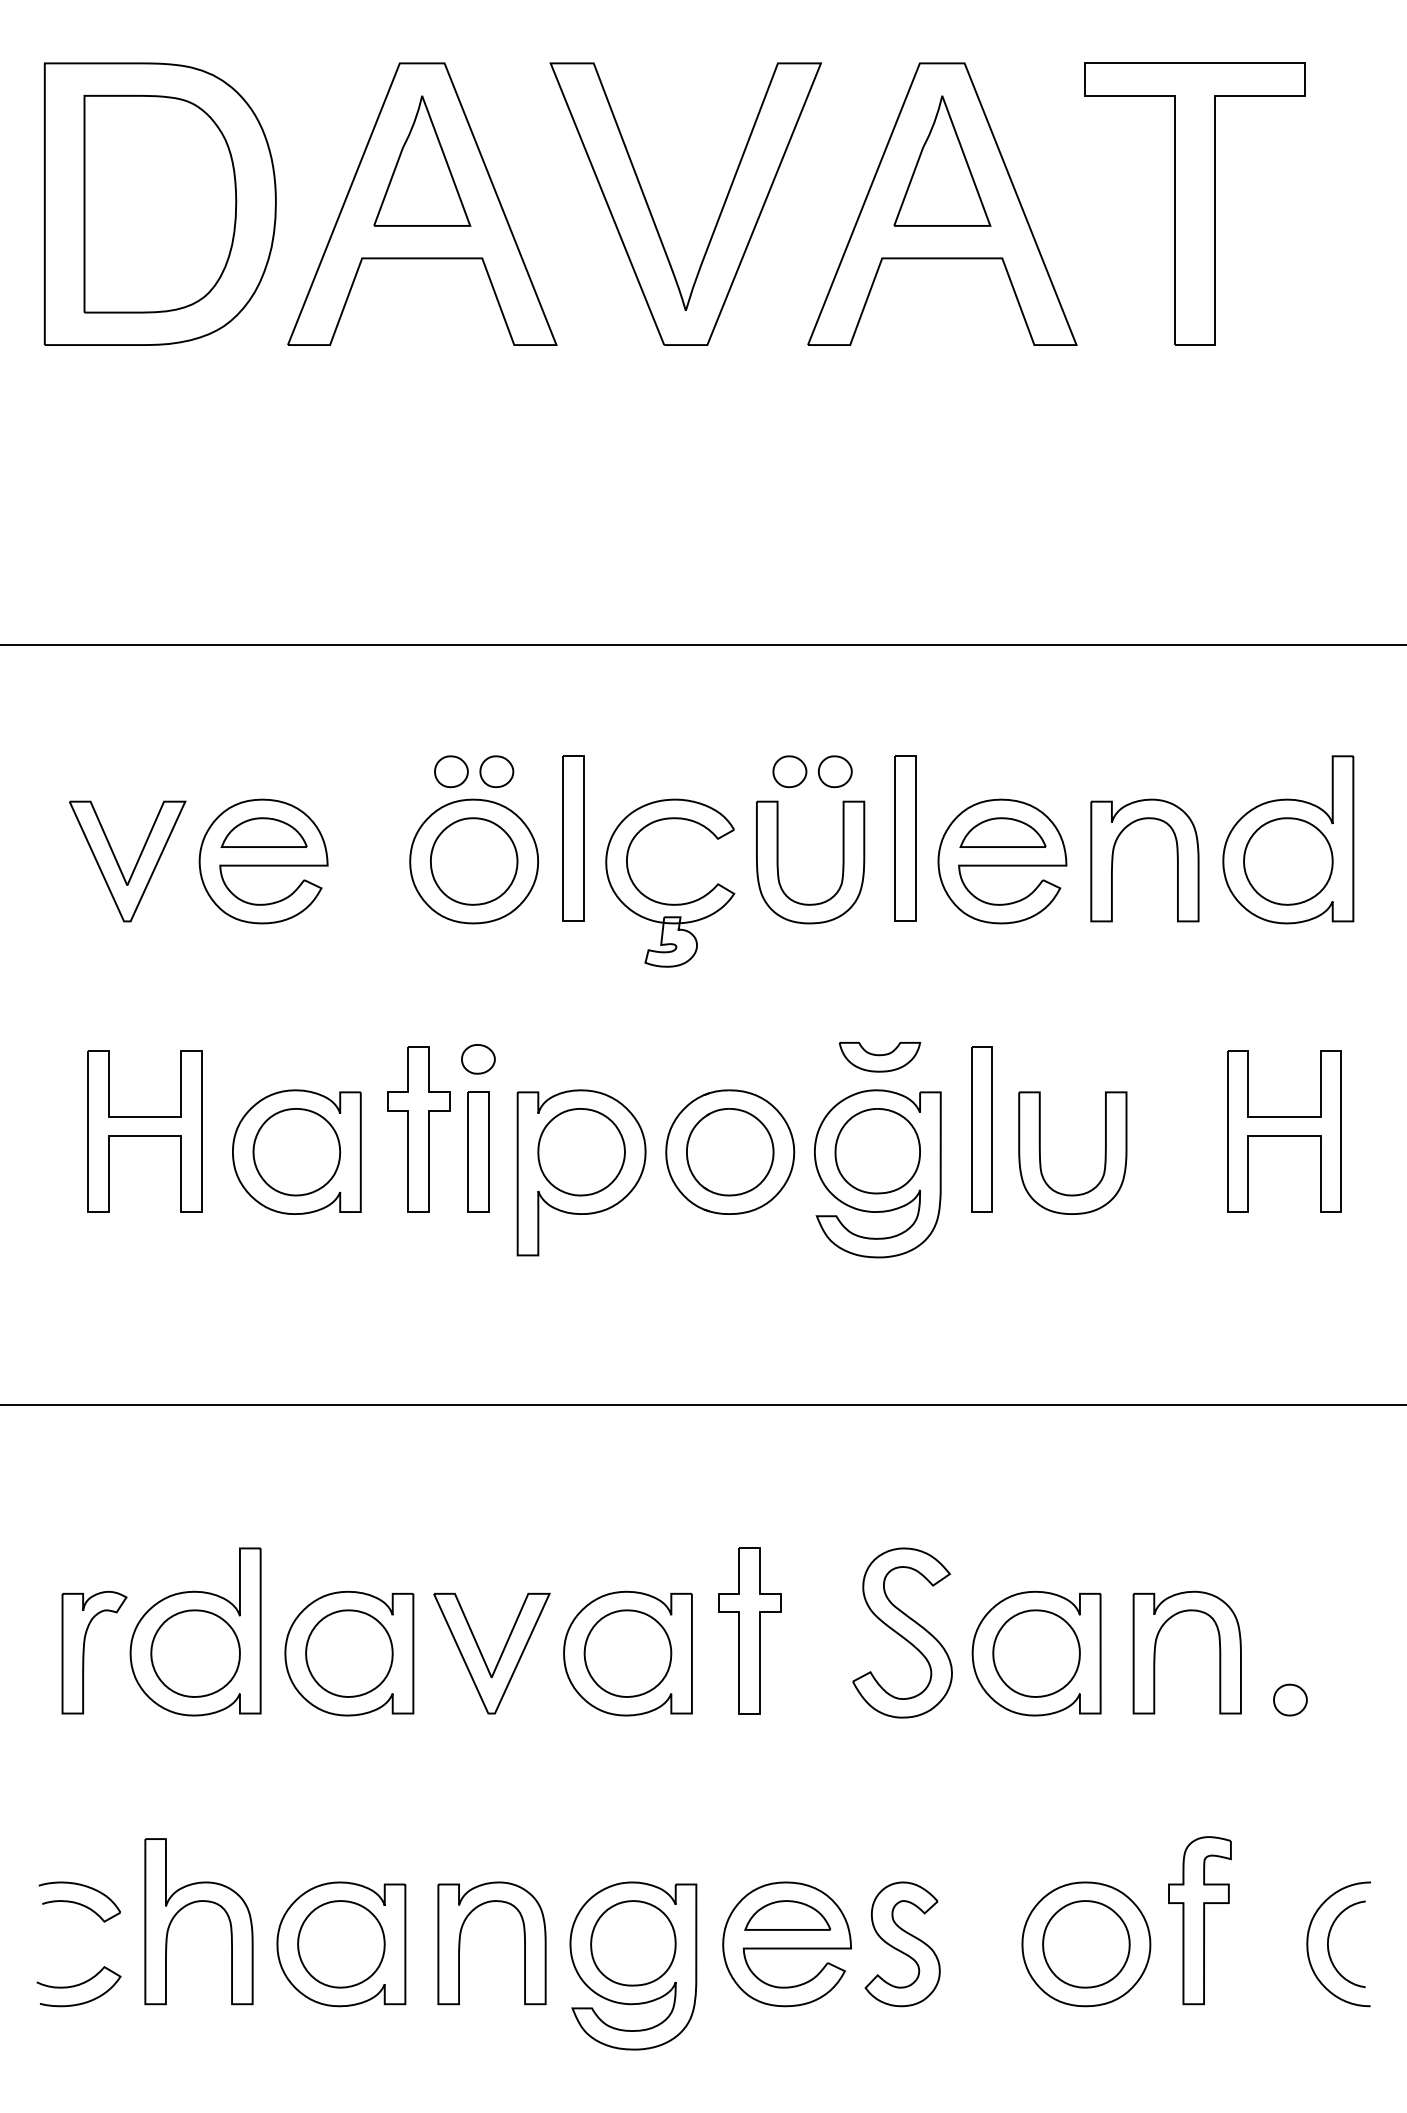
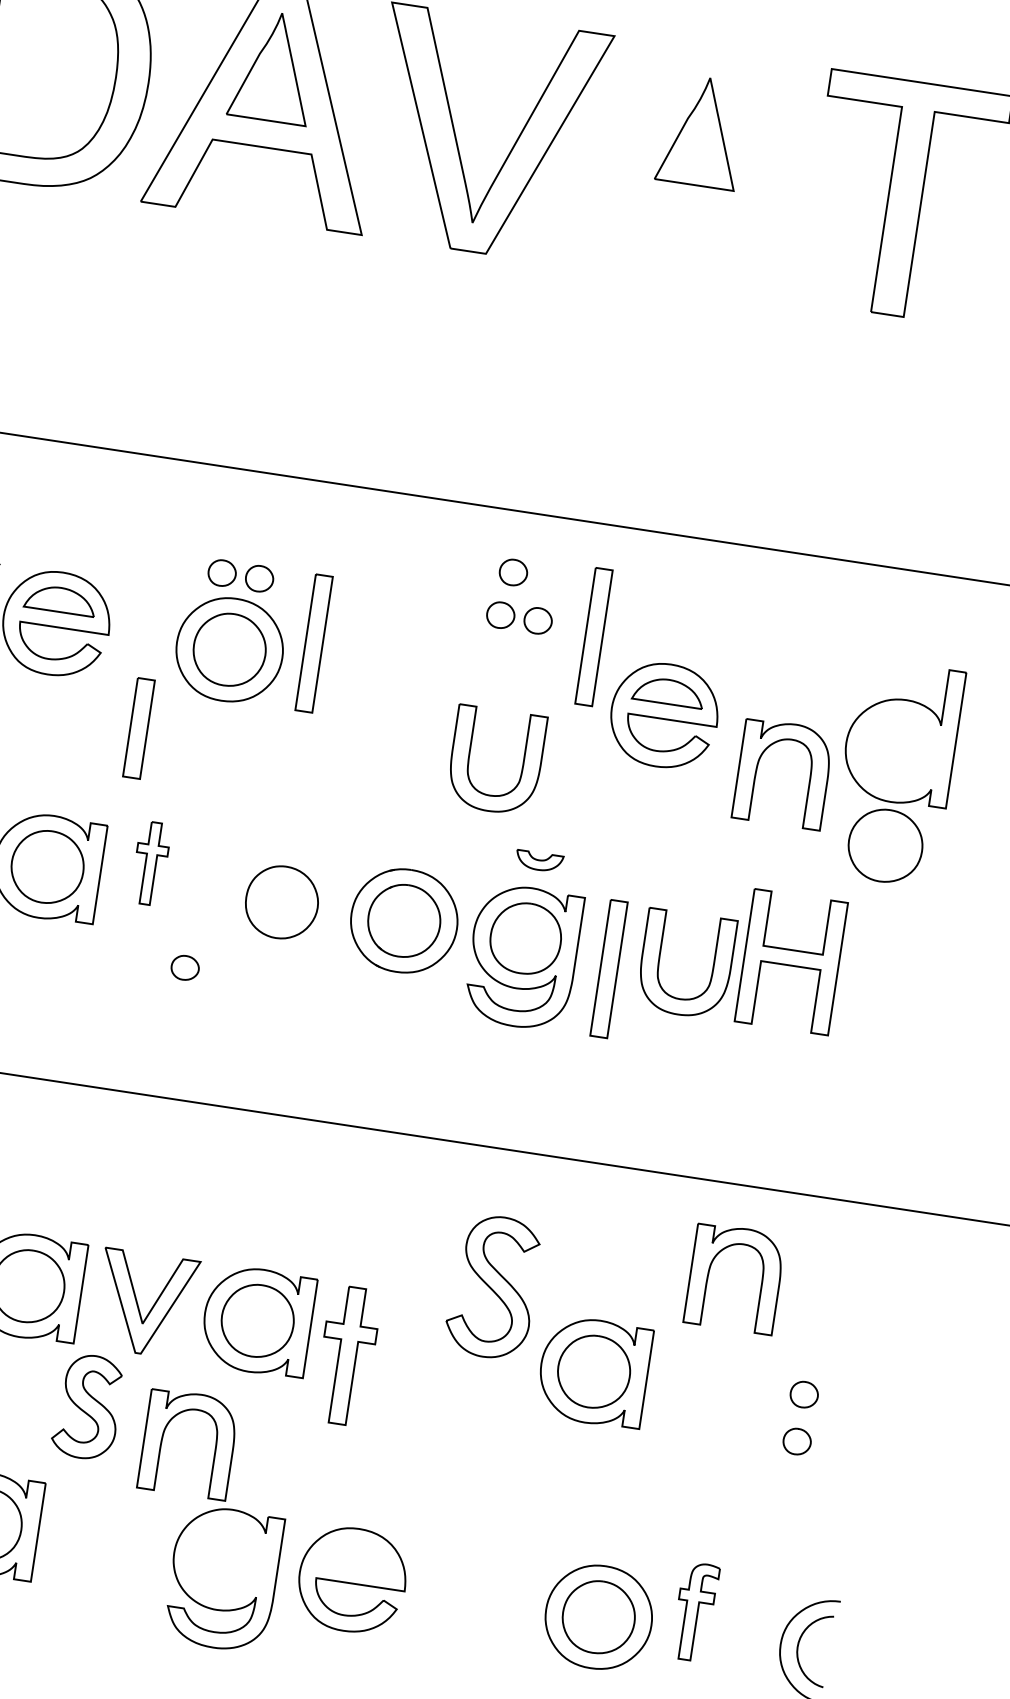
part: (942, 203) -> (697, 166), removed
part: (796, 718) -> (512, 572), added
curve: (895, 838) -> (585, 635), moved
part: (1113, 860) -> (757, 770), moved
part: (1288, 861) -> (885, 845), moved
part: (778, 862) -> (469, 756), moved
part: (670, 903) -> (386, 708), removed
part: (879, 1057) -> (538, 861), size x0.7
curve: (478, 1072) -> (183, 978), moved
part: (418, 1129) -> (150, 863), size x0.6
curve: (972, 1129) -> (601, 967), moved
curve: (1284, 1135) -> (790, 965), moved
part: (478, 1151) -> (139, 727), moved
curve: (575, 1212) -> (269, 951), removed
curve: (1294, 1629) -> (809, 1384), added
curve: (739, 1630) -> (339, 1354), moved
part: (902, 1632) -> (493, 1286), moved
curve: (1156, 1645) -> (710, 1268), moved
part: (787, 1915) -> (356, 1556), removed
part: (1199, 1920) -> (694, 1611), size x0.7
part: (460, 1943) -> (162, 1440), moved
part: (633, 1943) -> (226, 1560), removed
part: (902, 1944) -> (87, 1407), moved

